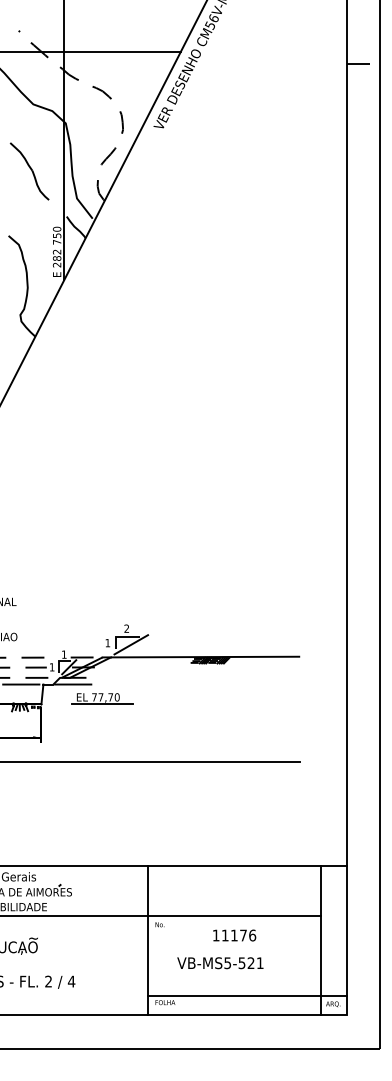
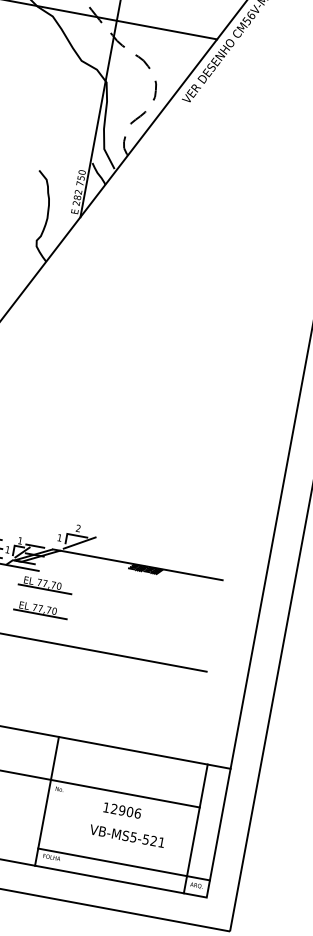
part: (29, 171) -> (67, 118), removed
part: (102, 727) -> (41, 609), added
text: (234, 935) -> (122, 810), 11176 -> 12906
text: (220, 963) -> (127, 836), moved

